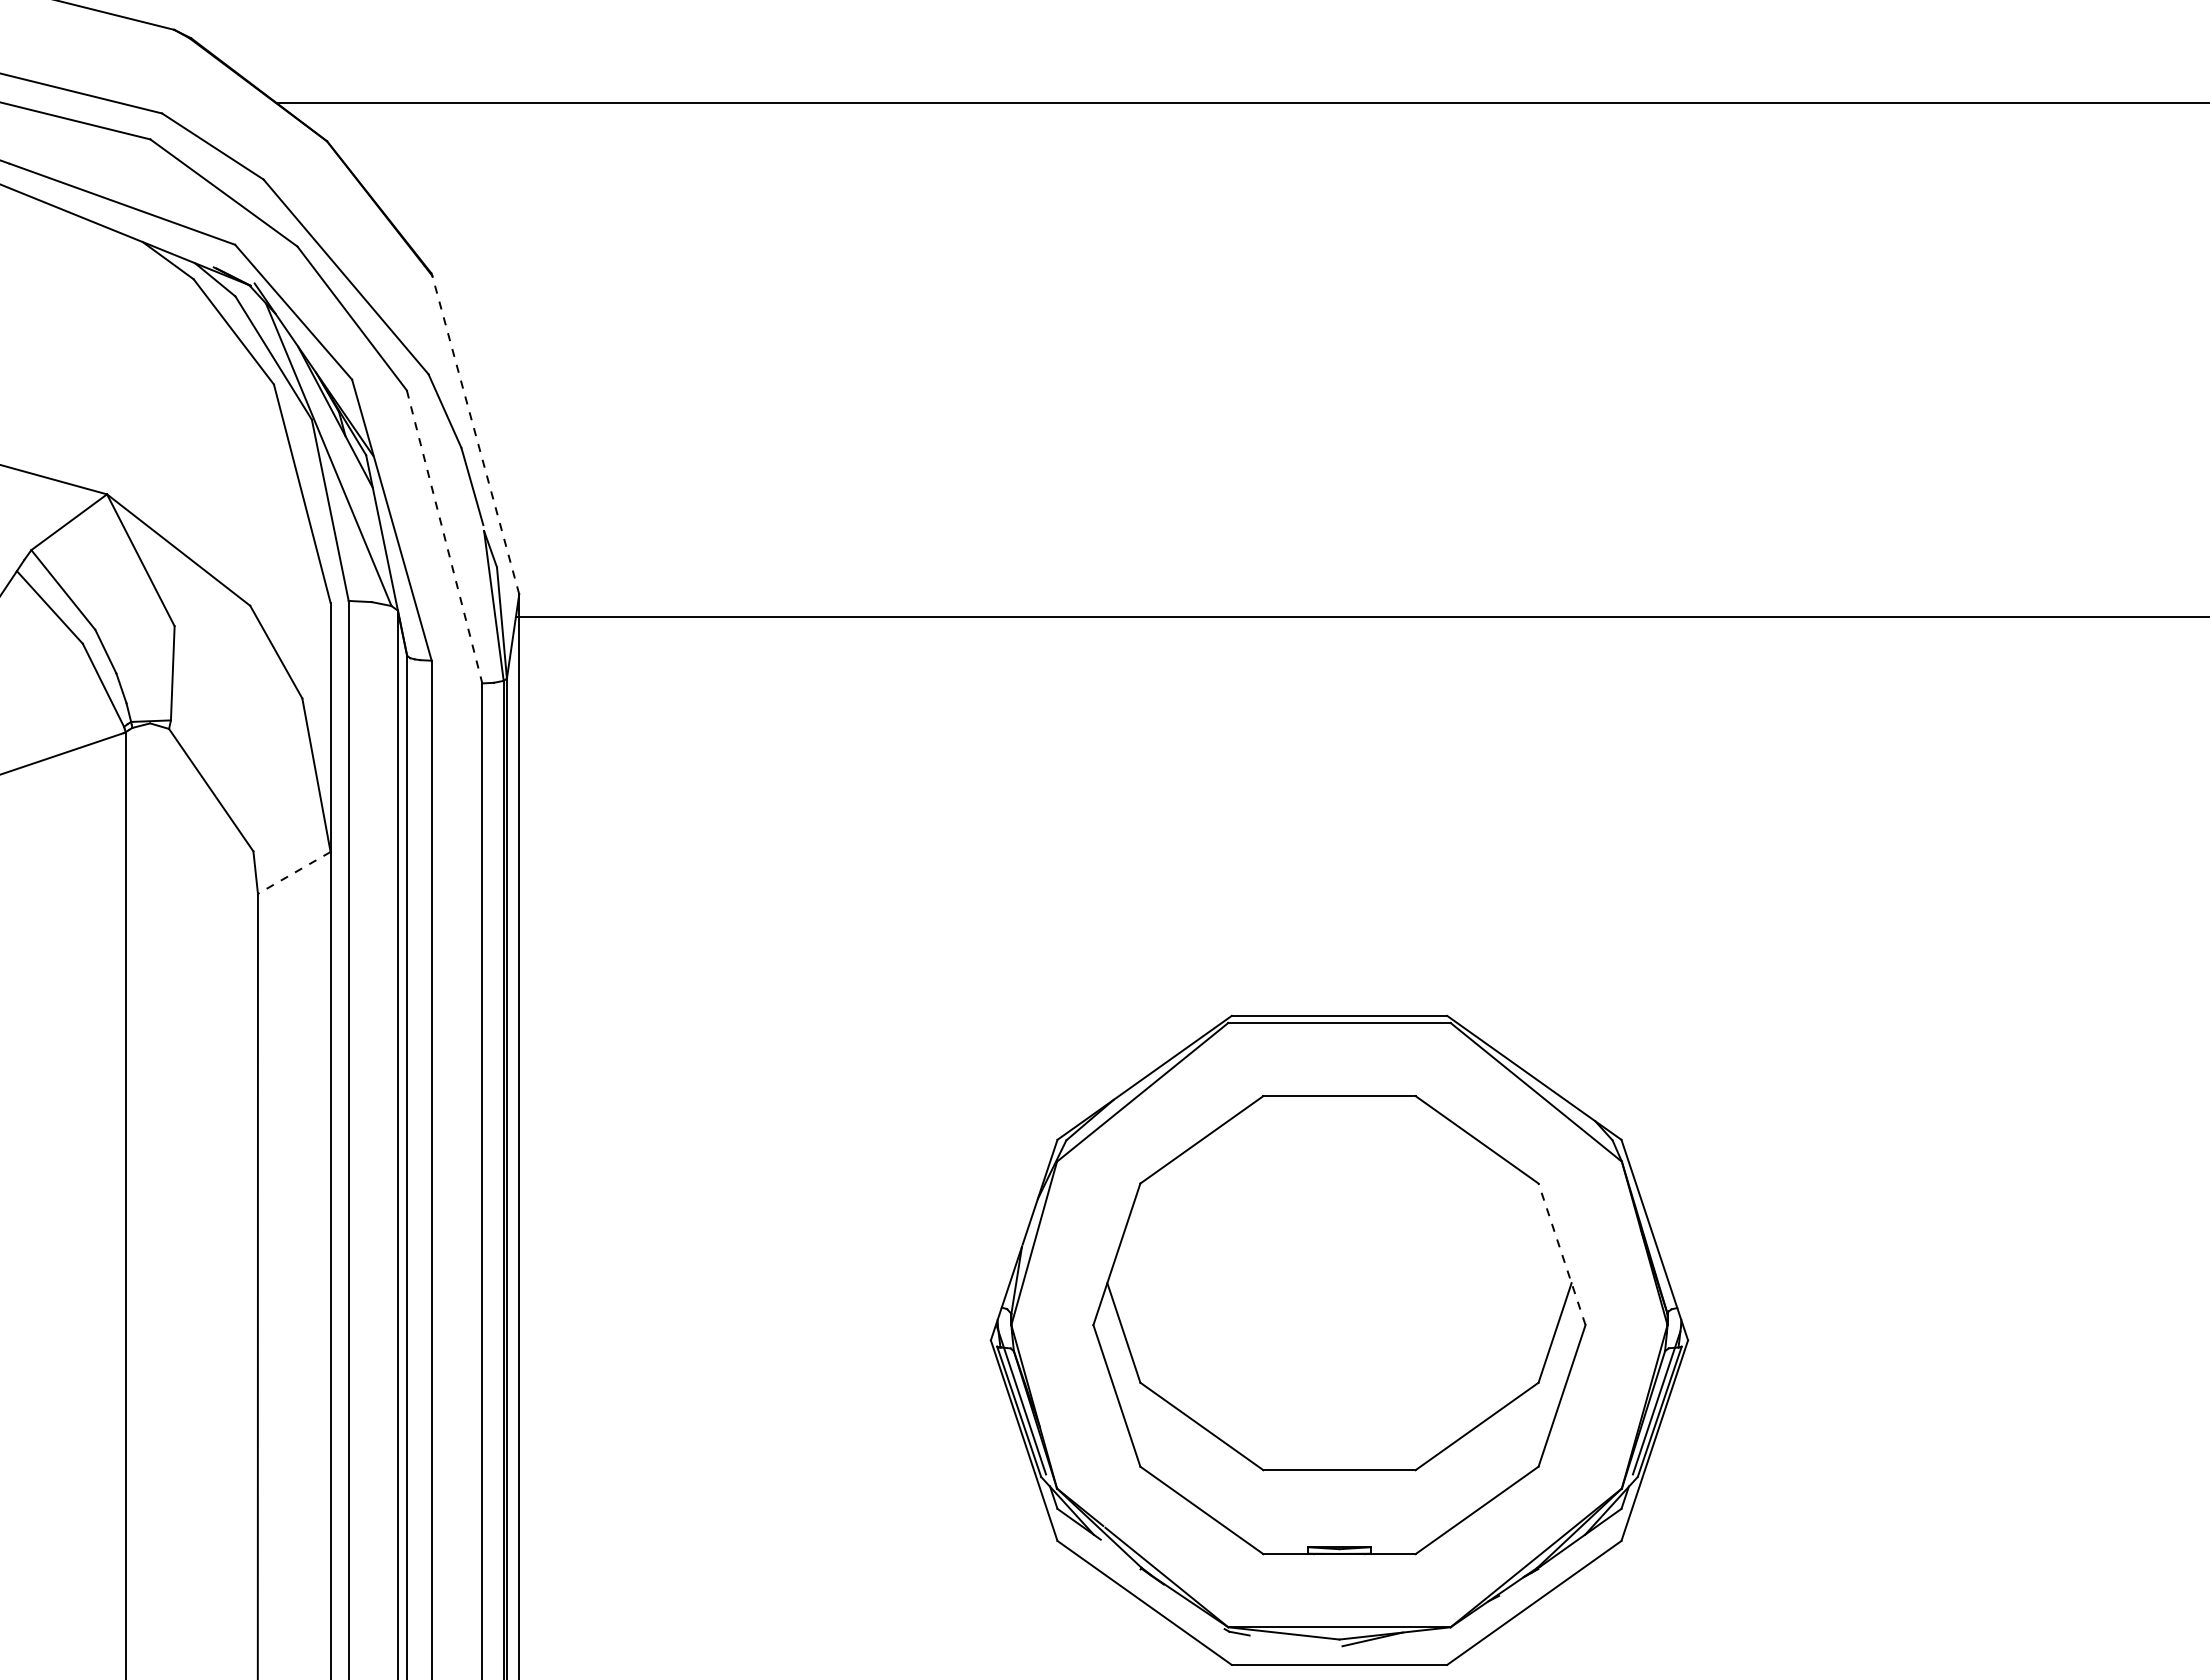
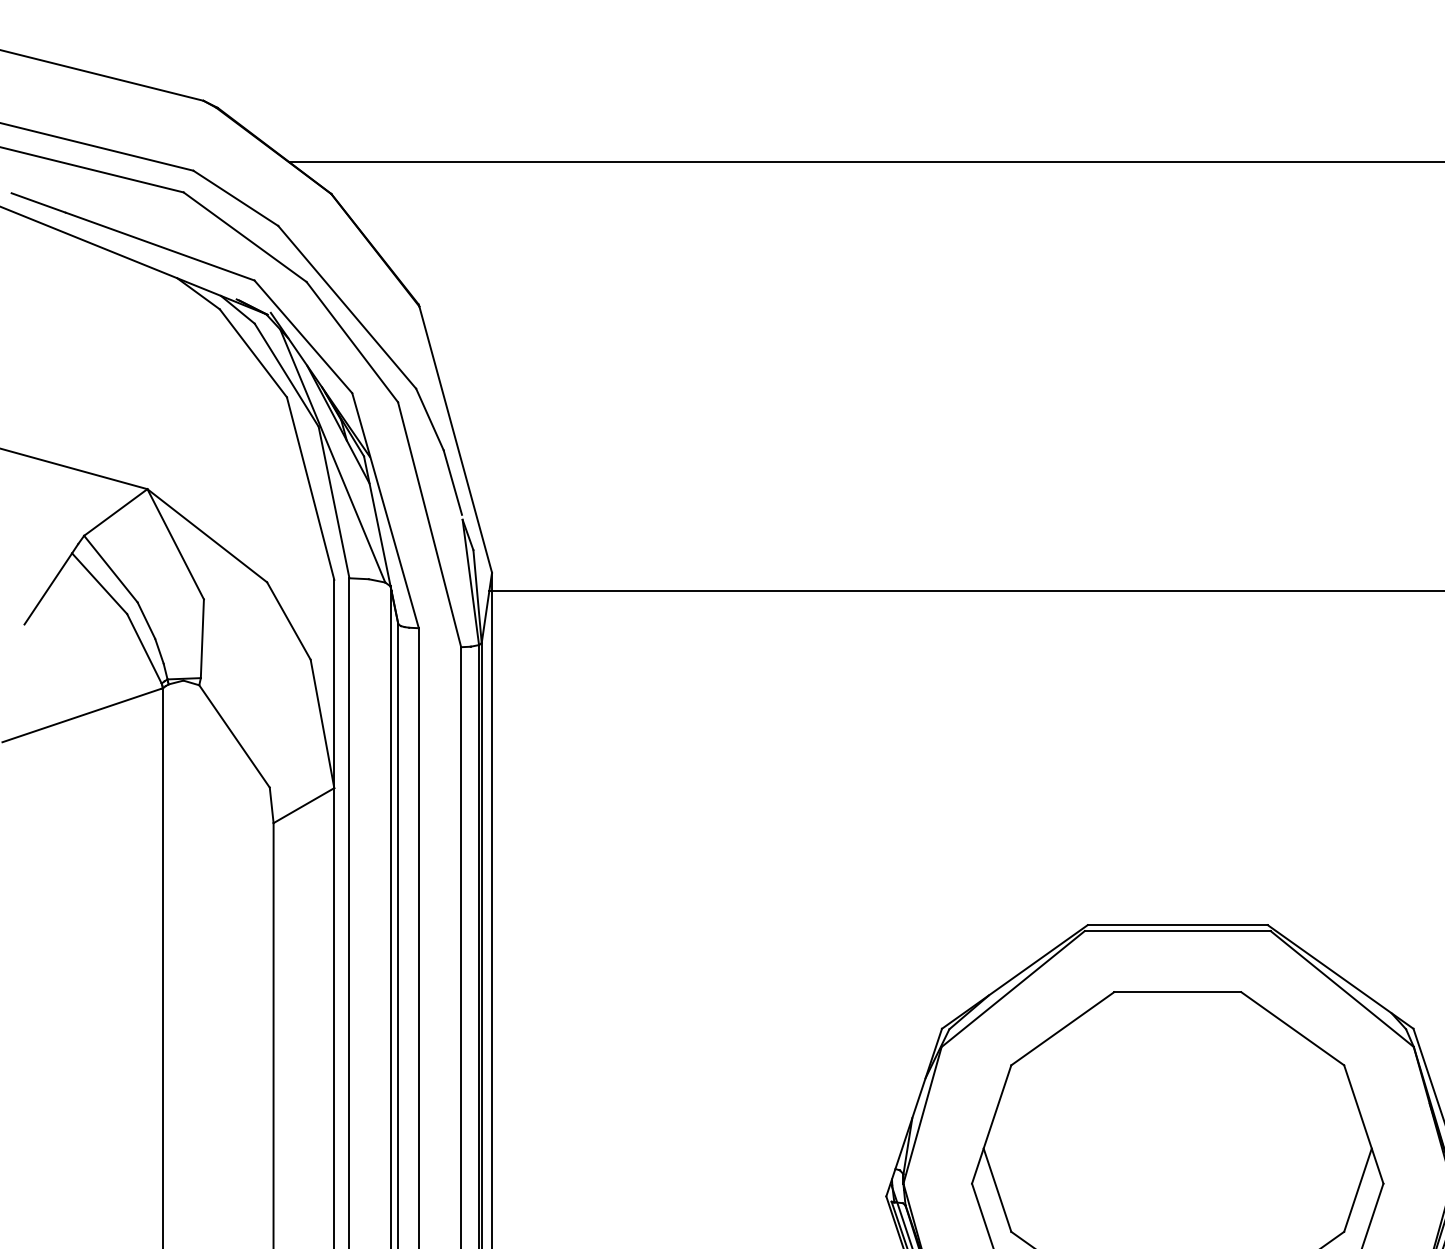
line: (475, 434) -> (455, 439), dashed -> solid
line: (444, 537) -> (429, 525), dashed -> solid
line: (294, 872) -> (304, 805), dashed -> solid
line: (1562, 1254) -> (1364, 1124), dashed -> solid

